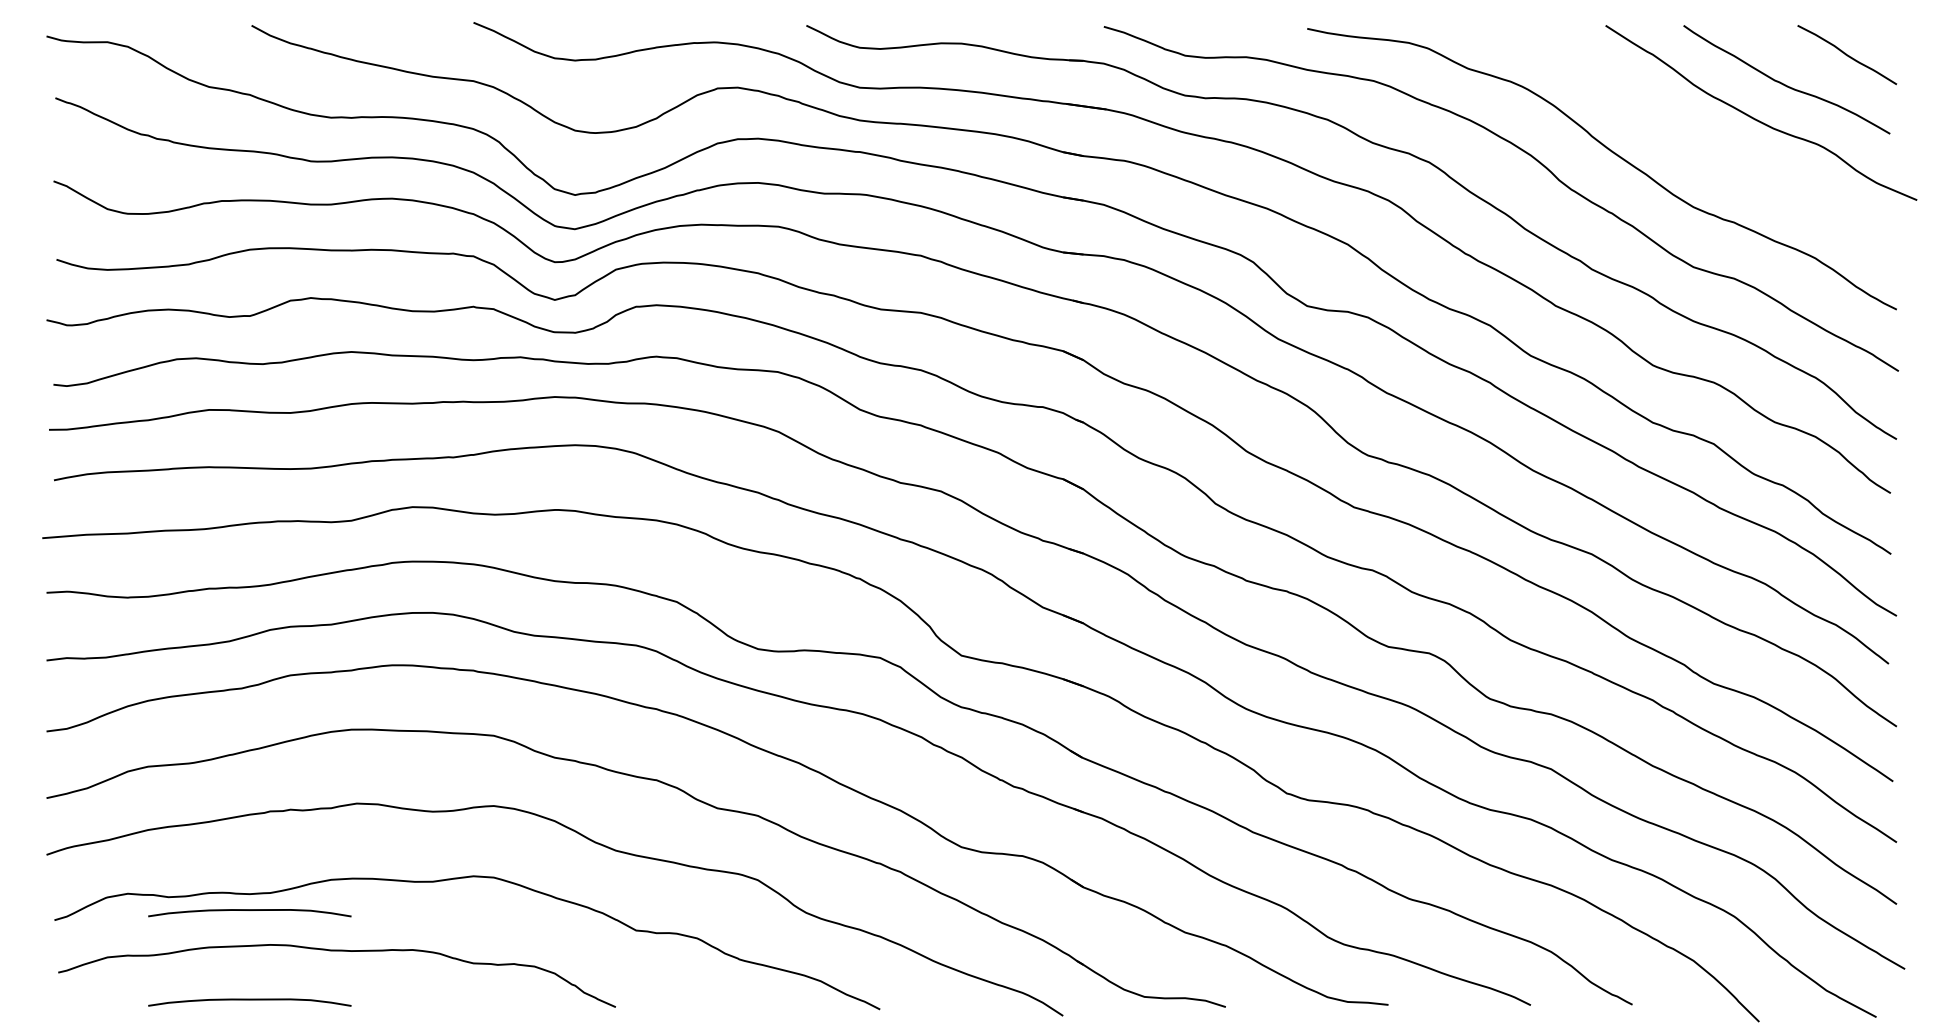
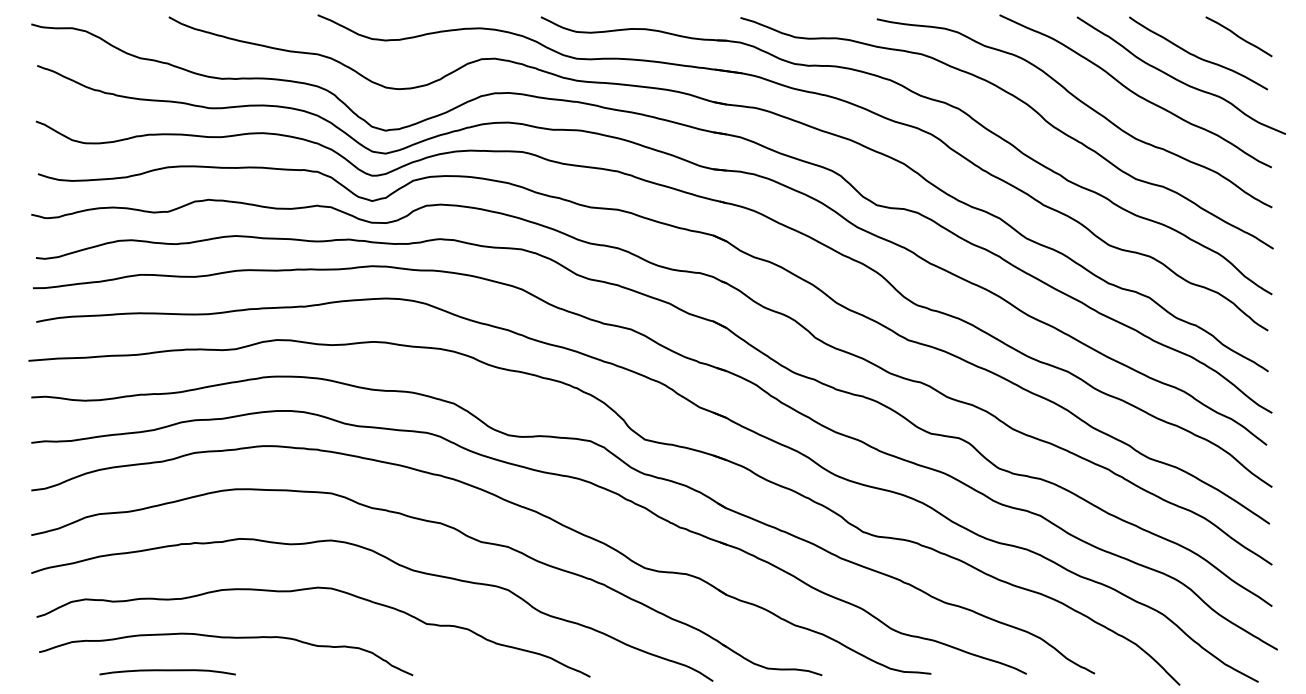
curve: (1692, 138) -> (1135, 92), added
curve: (249, 911) -> (167, 611), removed

